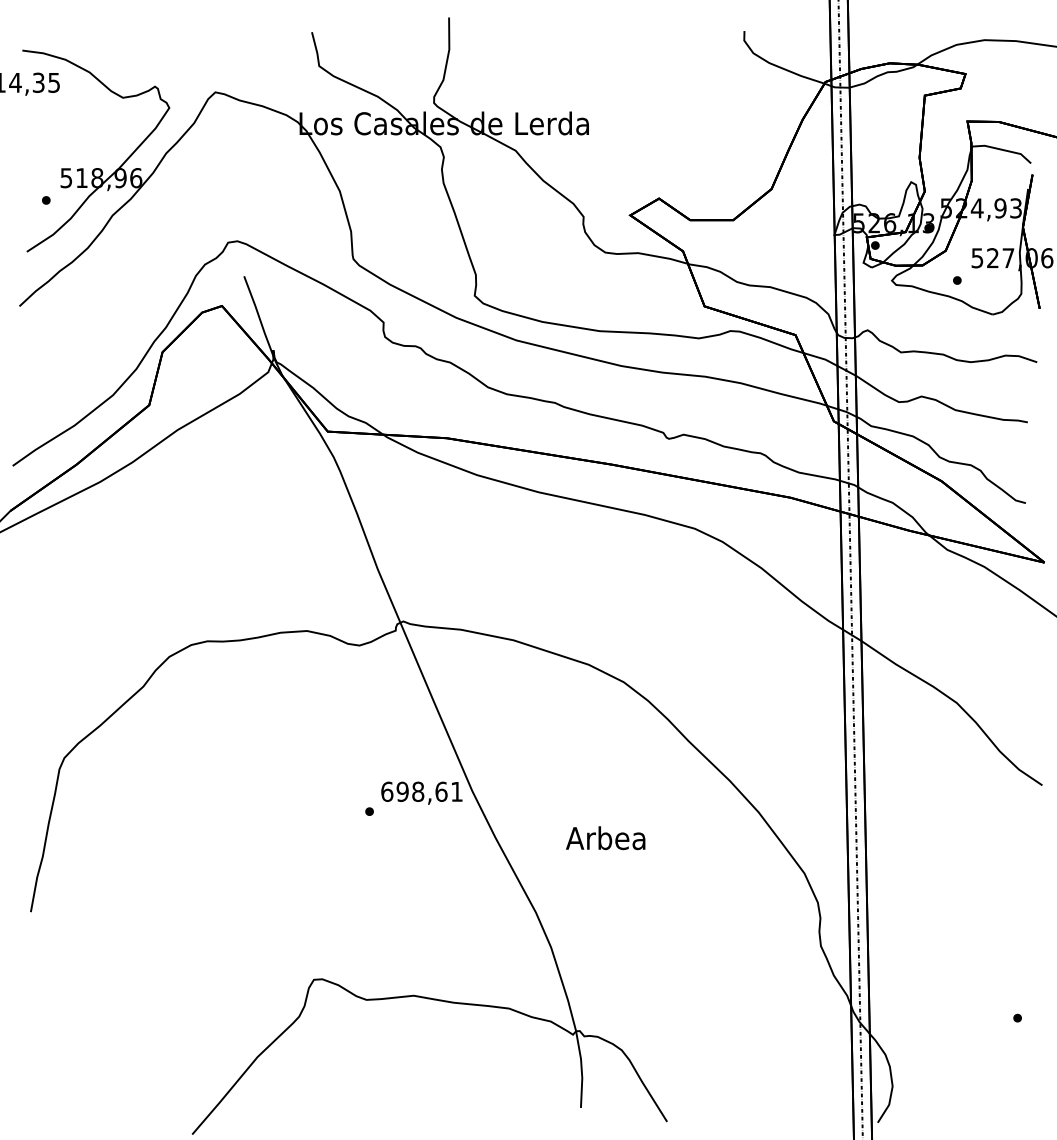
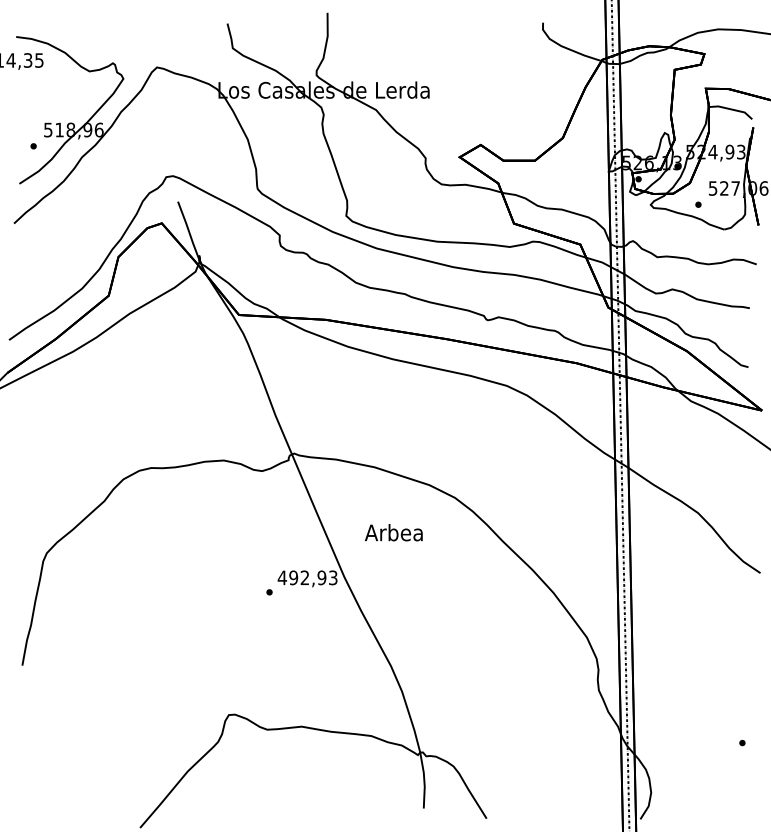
text: (421, 791) -> (307, 577), 698,61 -> 492,93
text: (605, 837) -> (393, 532), moved

